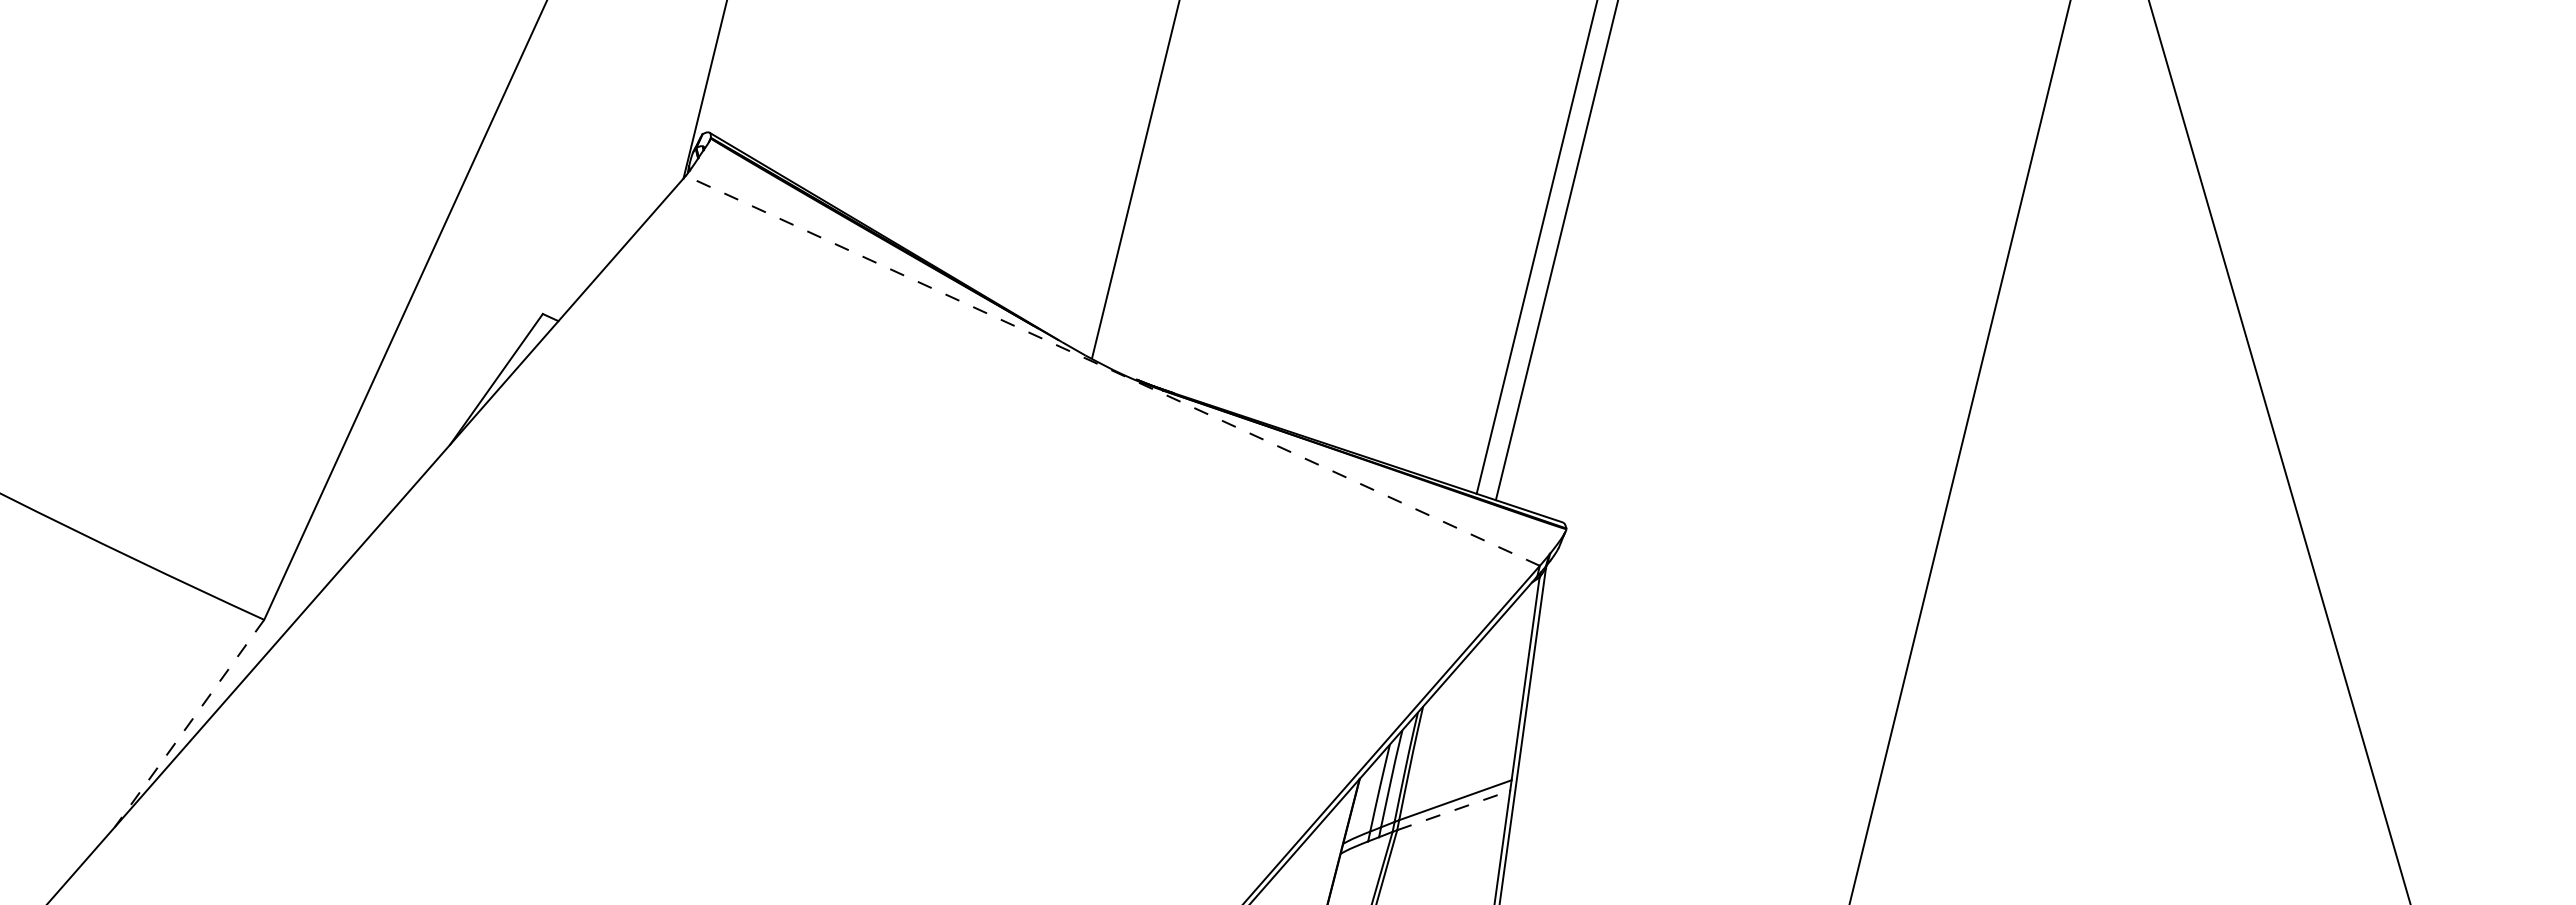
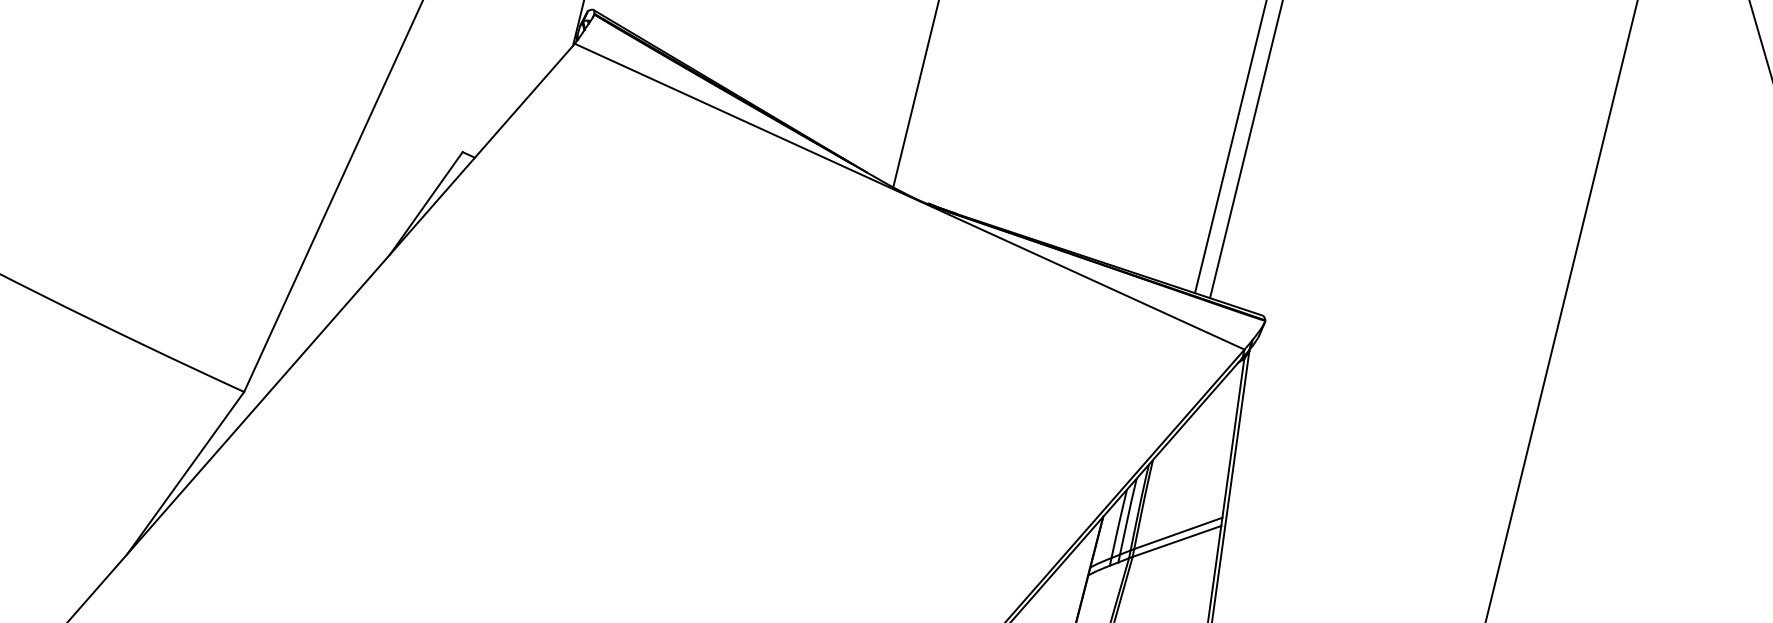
line: (1112, 370) -> (909, 196), dashed -> solid
line: (189, 723) -> (185, 473), dashed -> solid
line: (1453, 810) -> (1176, 541), dashed -> solid

